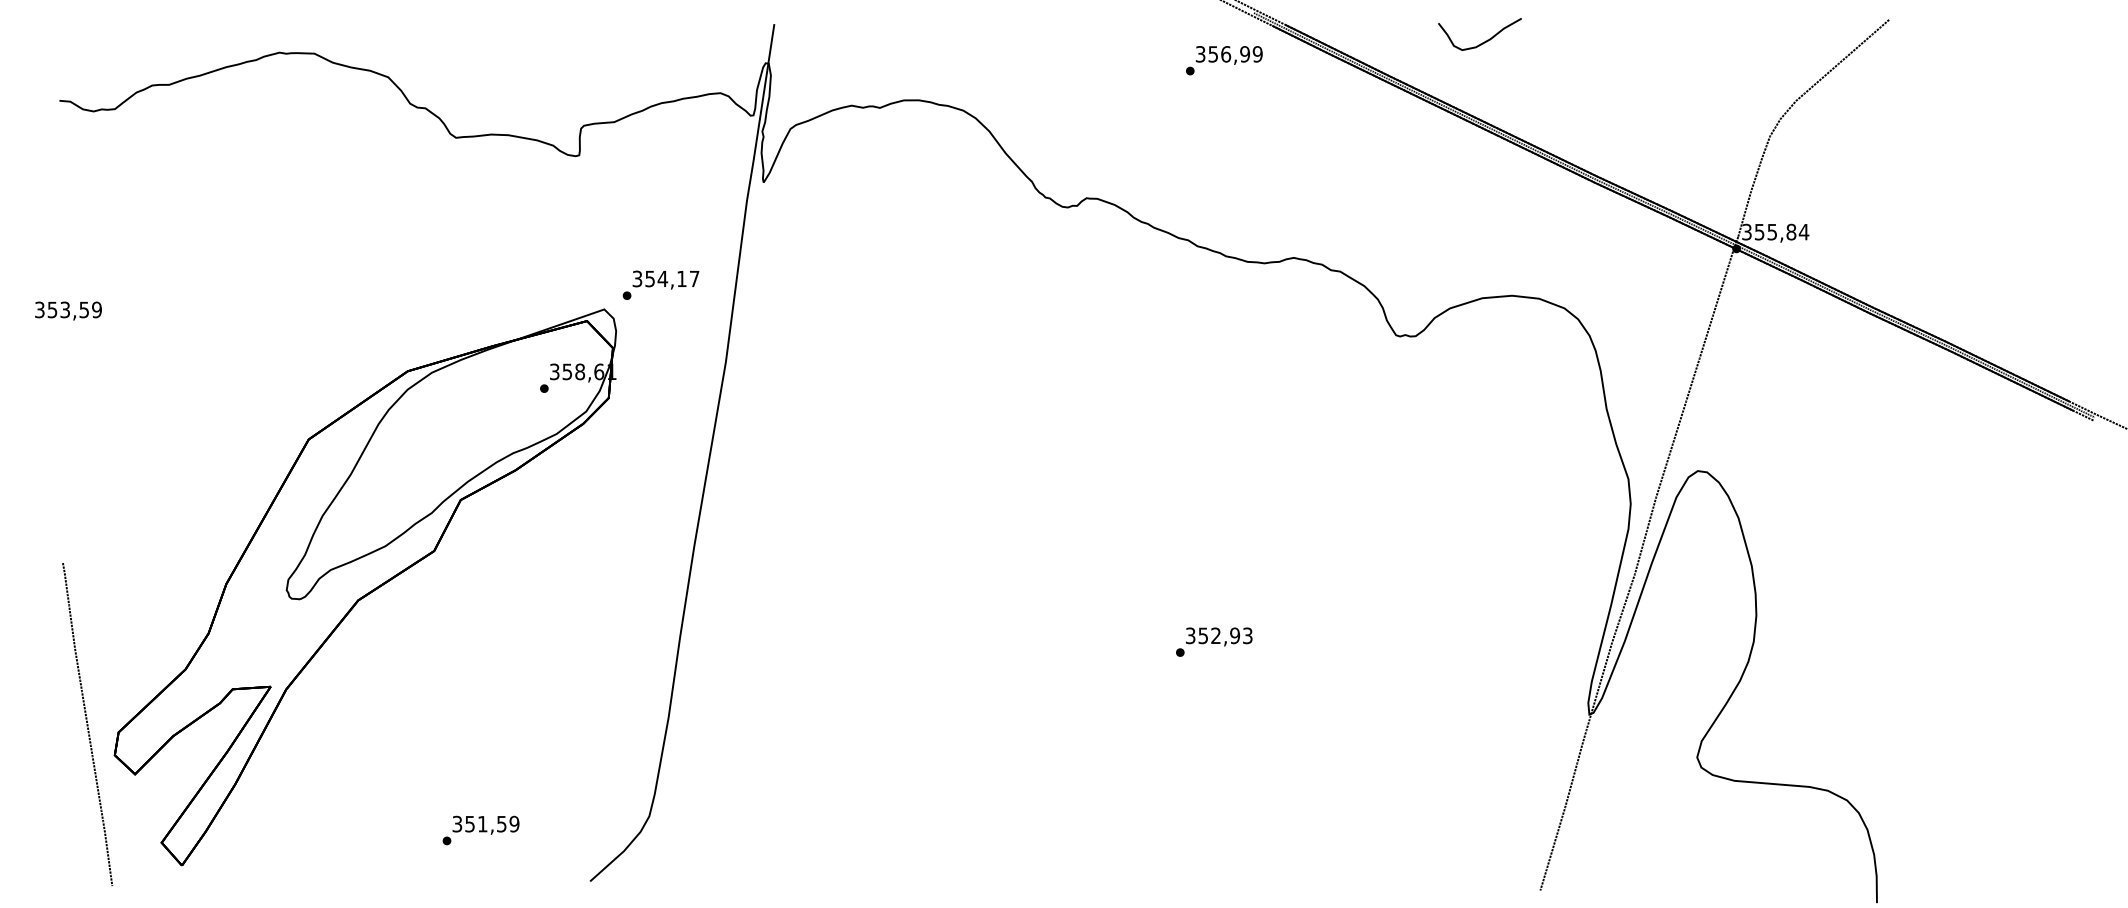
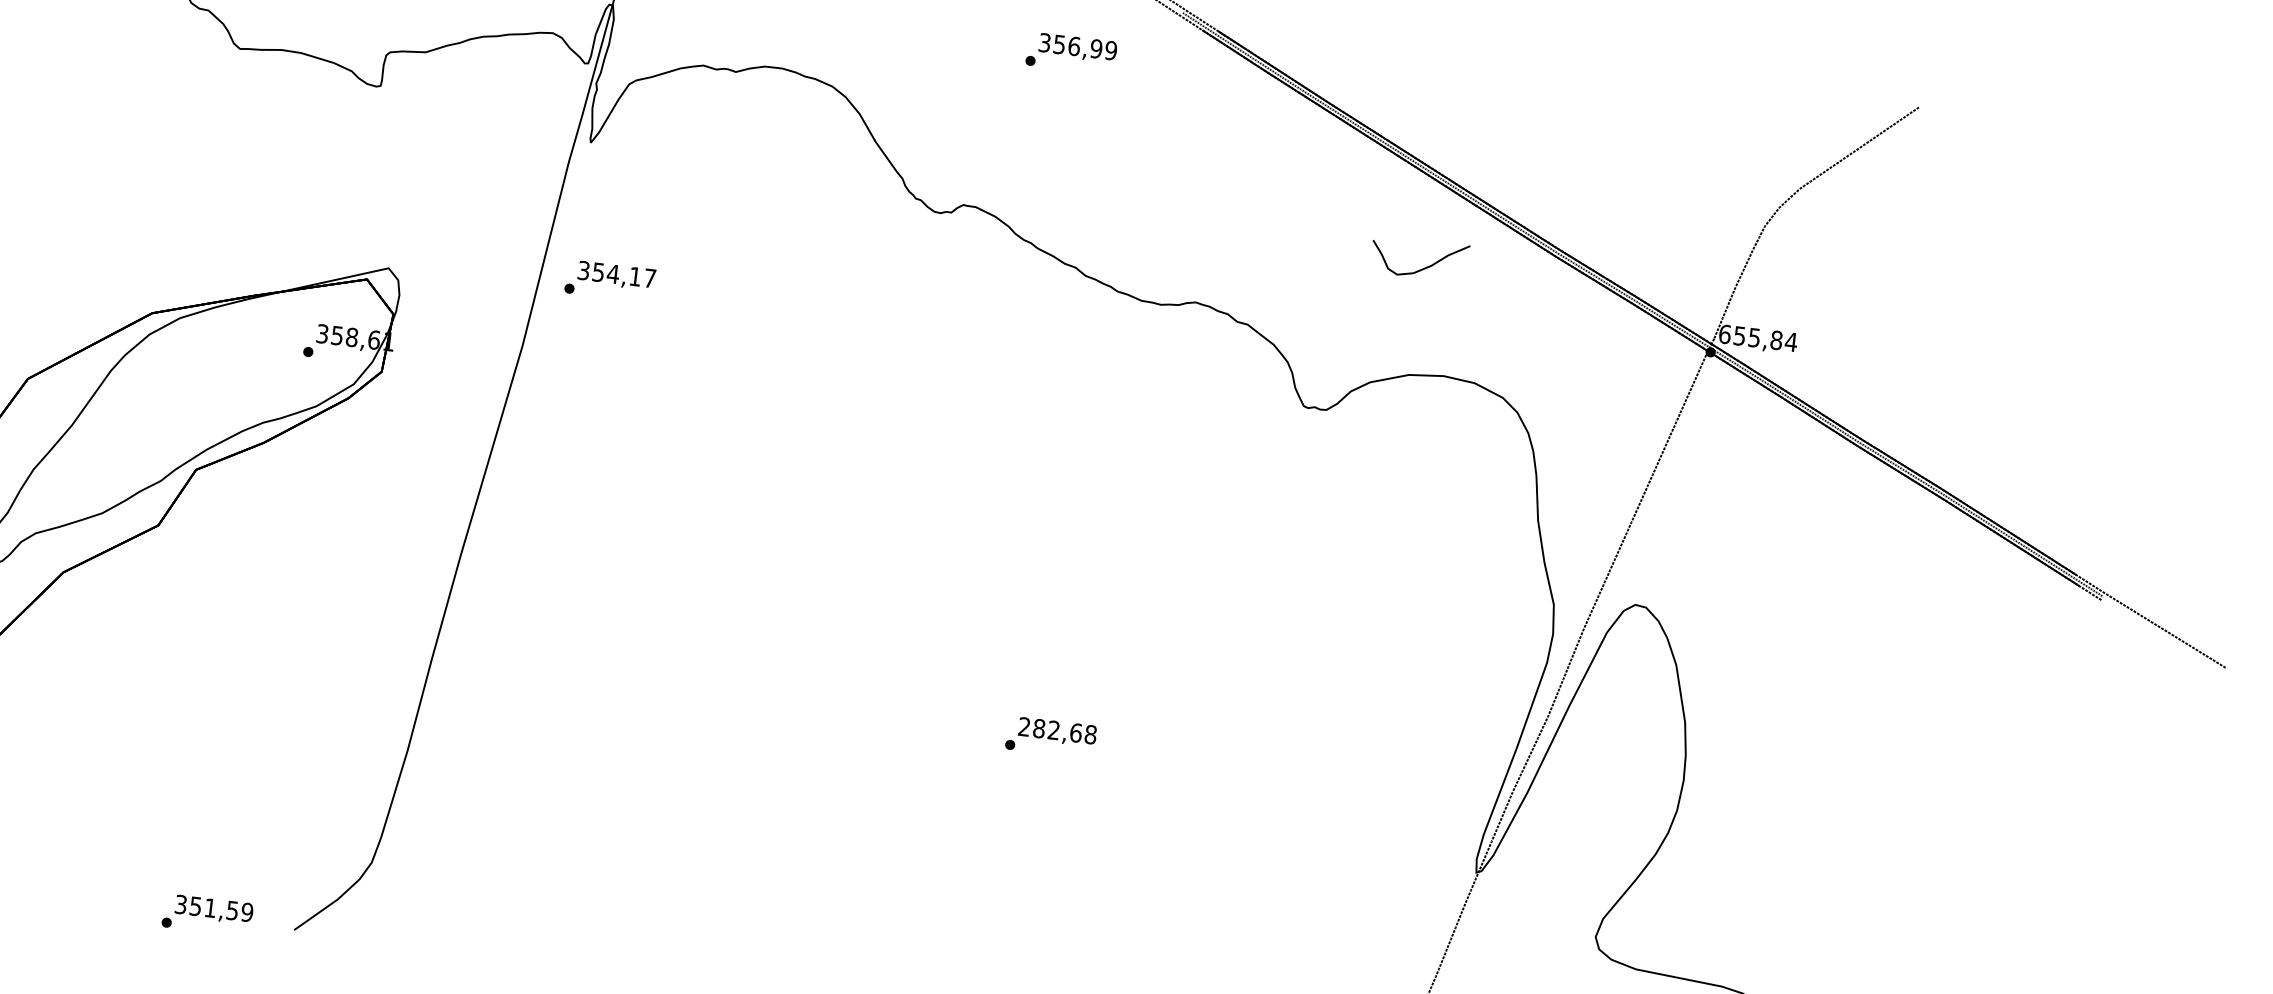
part: (1485, 40) -> (1425, 266), moved
text: (1224, 60) -> (1071, 53), moved
text: (1746, 231) -> (1724, 333), 355,84 -> 655,84
text: (660, 284) -> (609, 280), moved
text: (1218, 635) -> (1056, 730), 352,93 -> 282,68
text: (480, 830) -> (207, 915), moved

